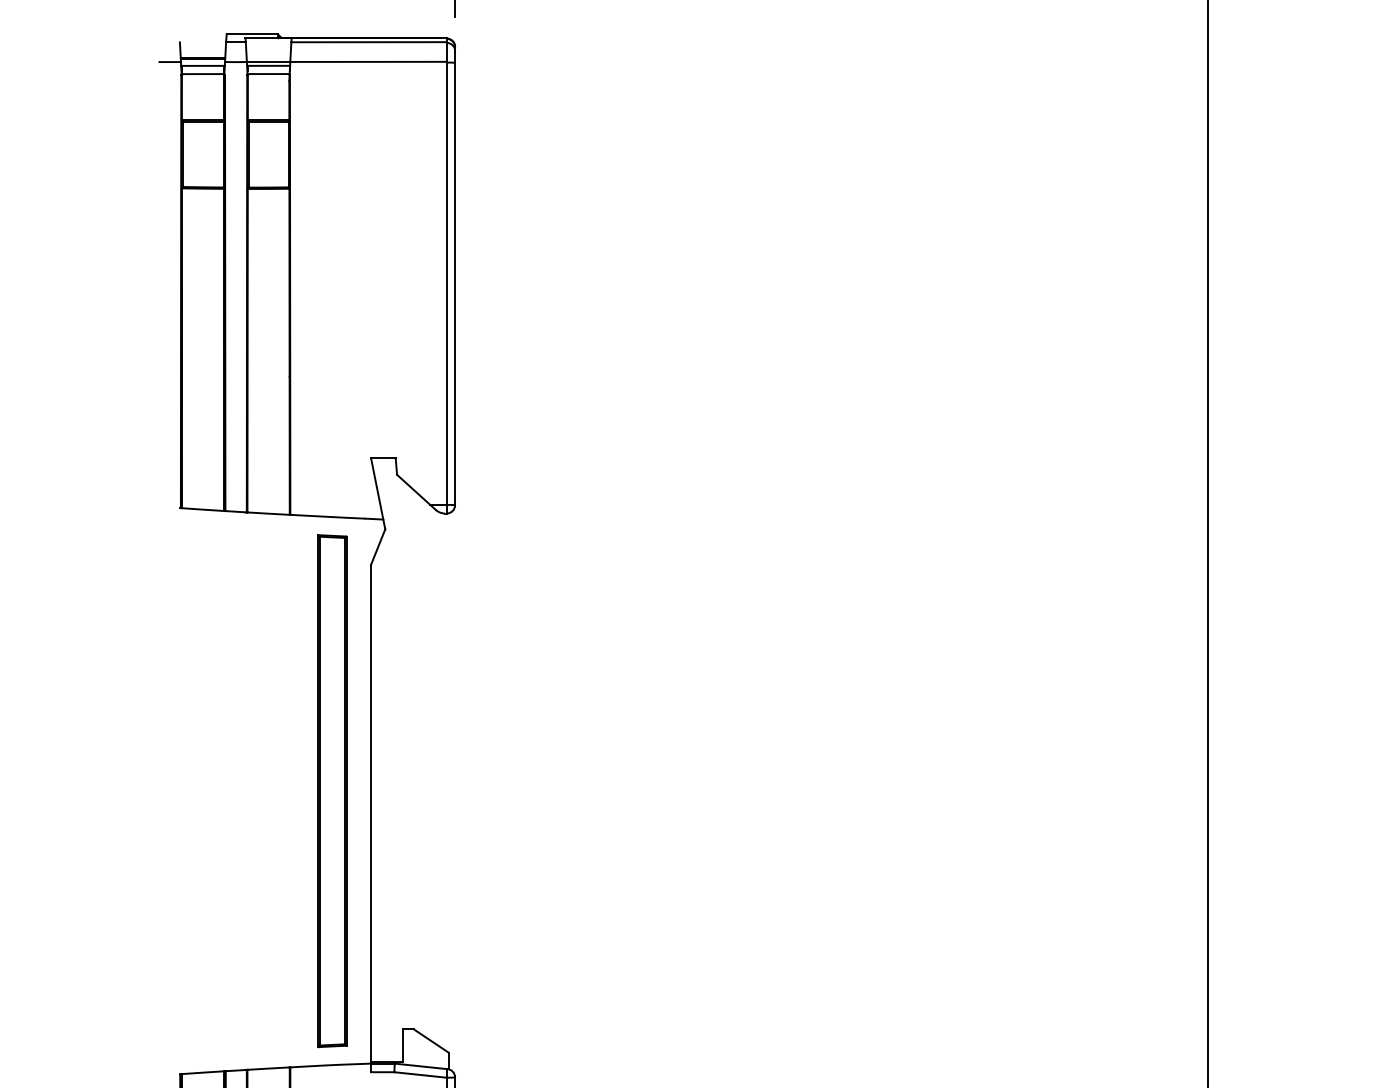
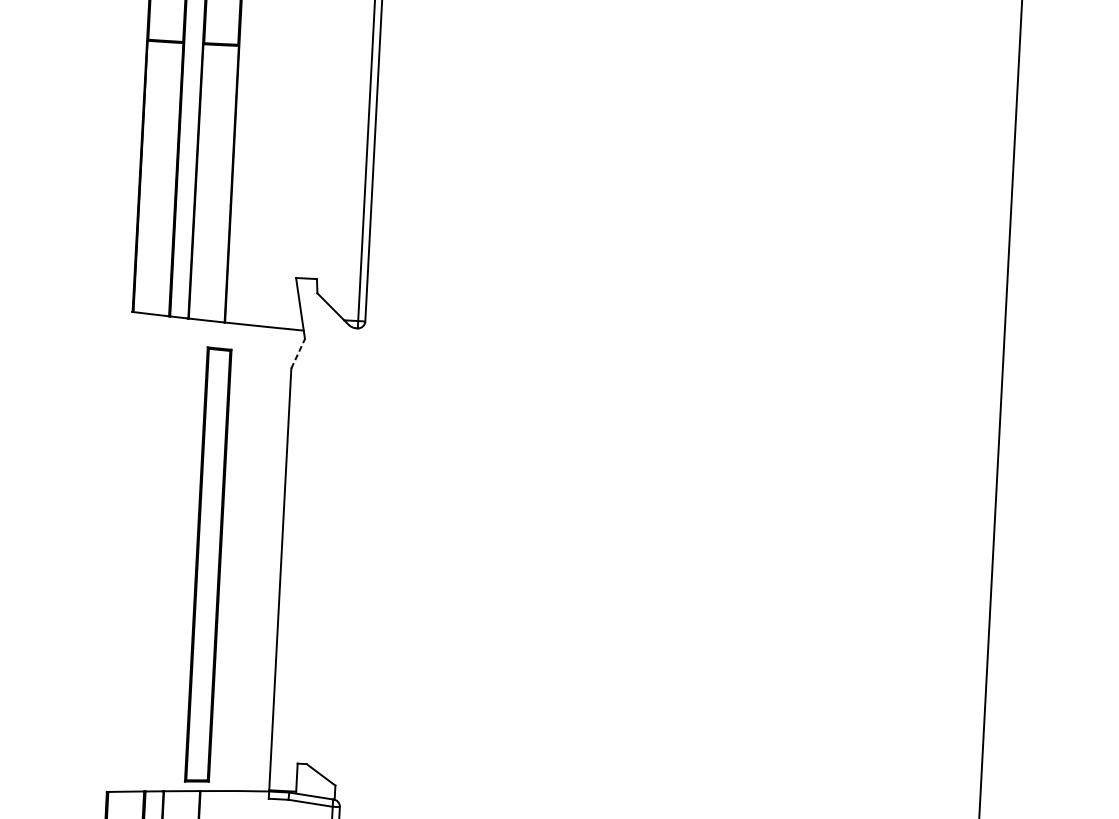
line: (378, 546) -> (298, 353), solid -> dashed
part: (332, 791) -> (208, 565), moved

